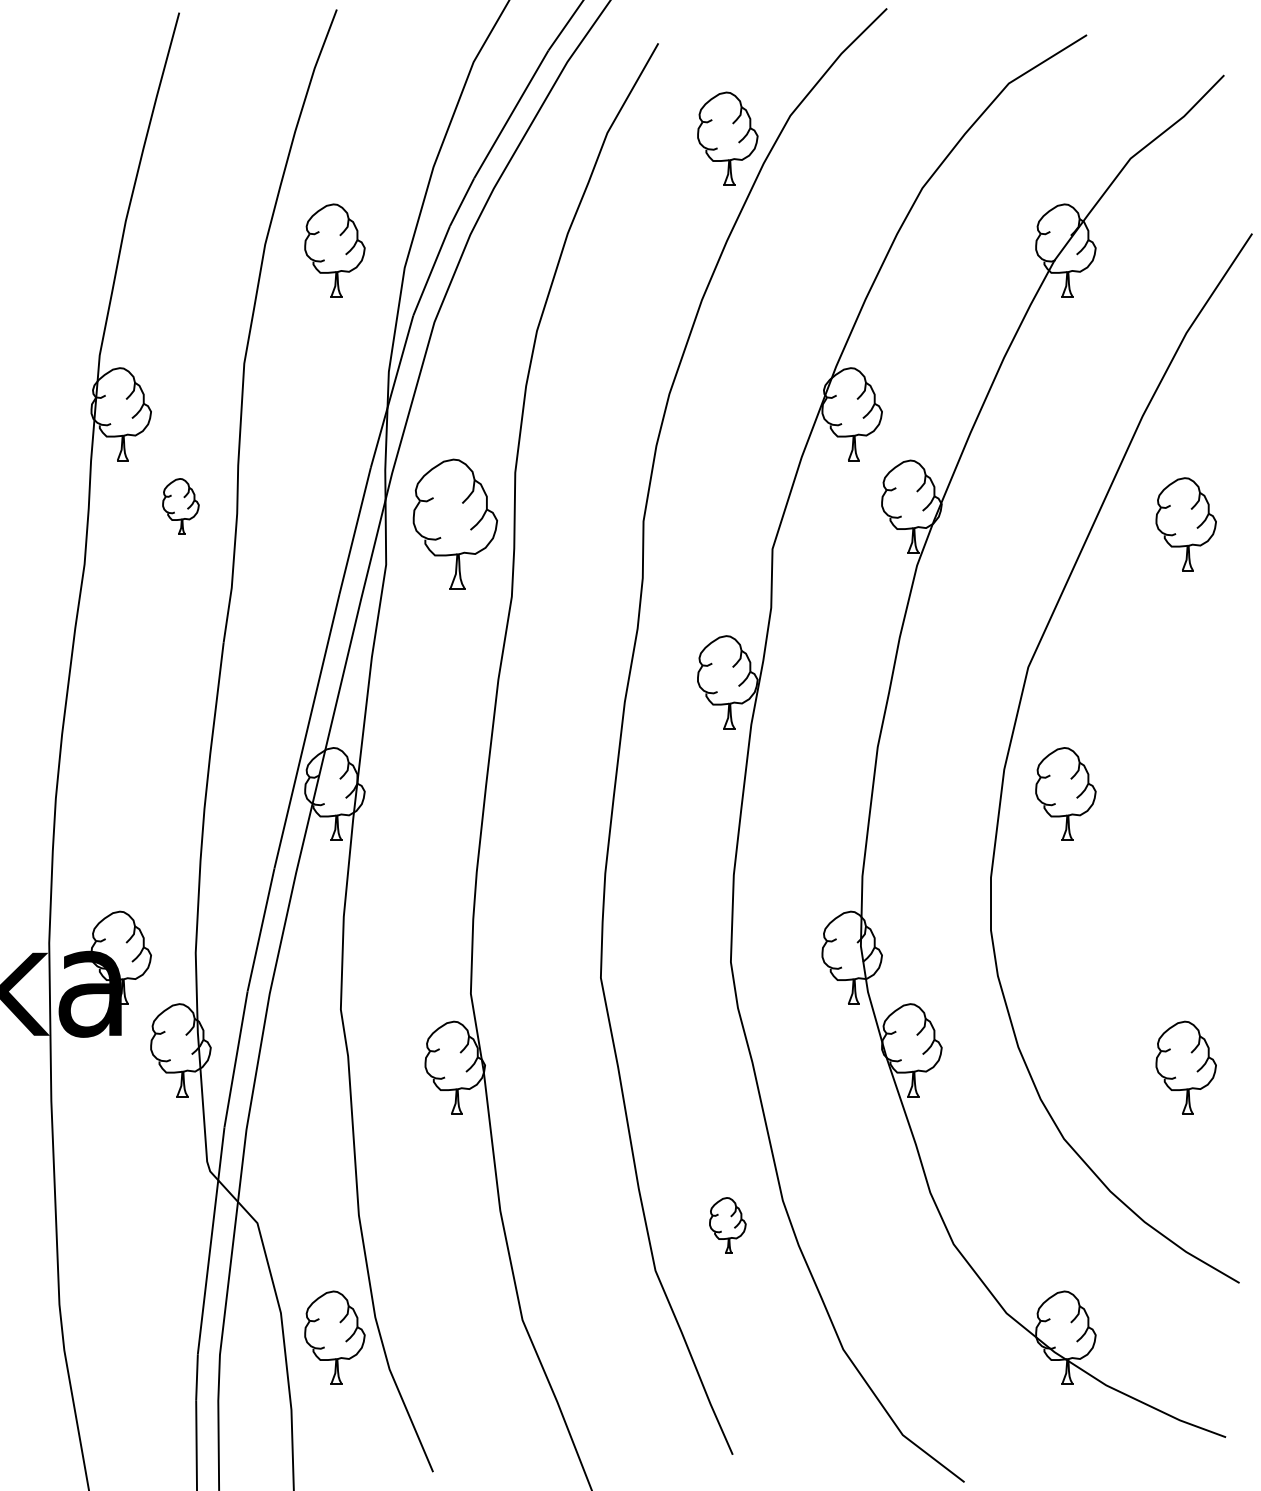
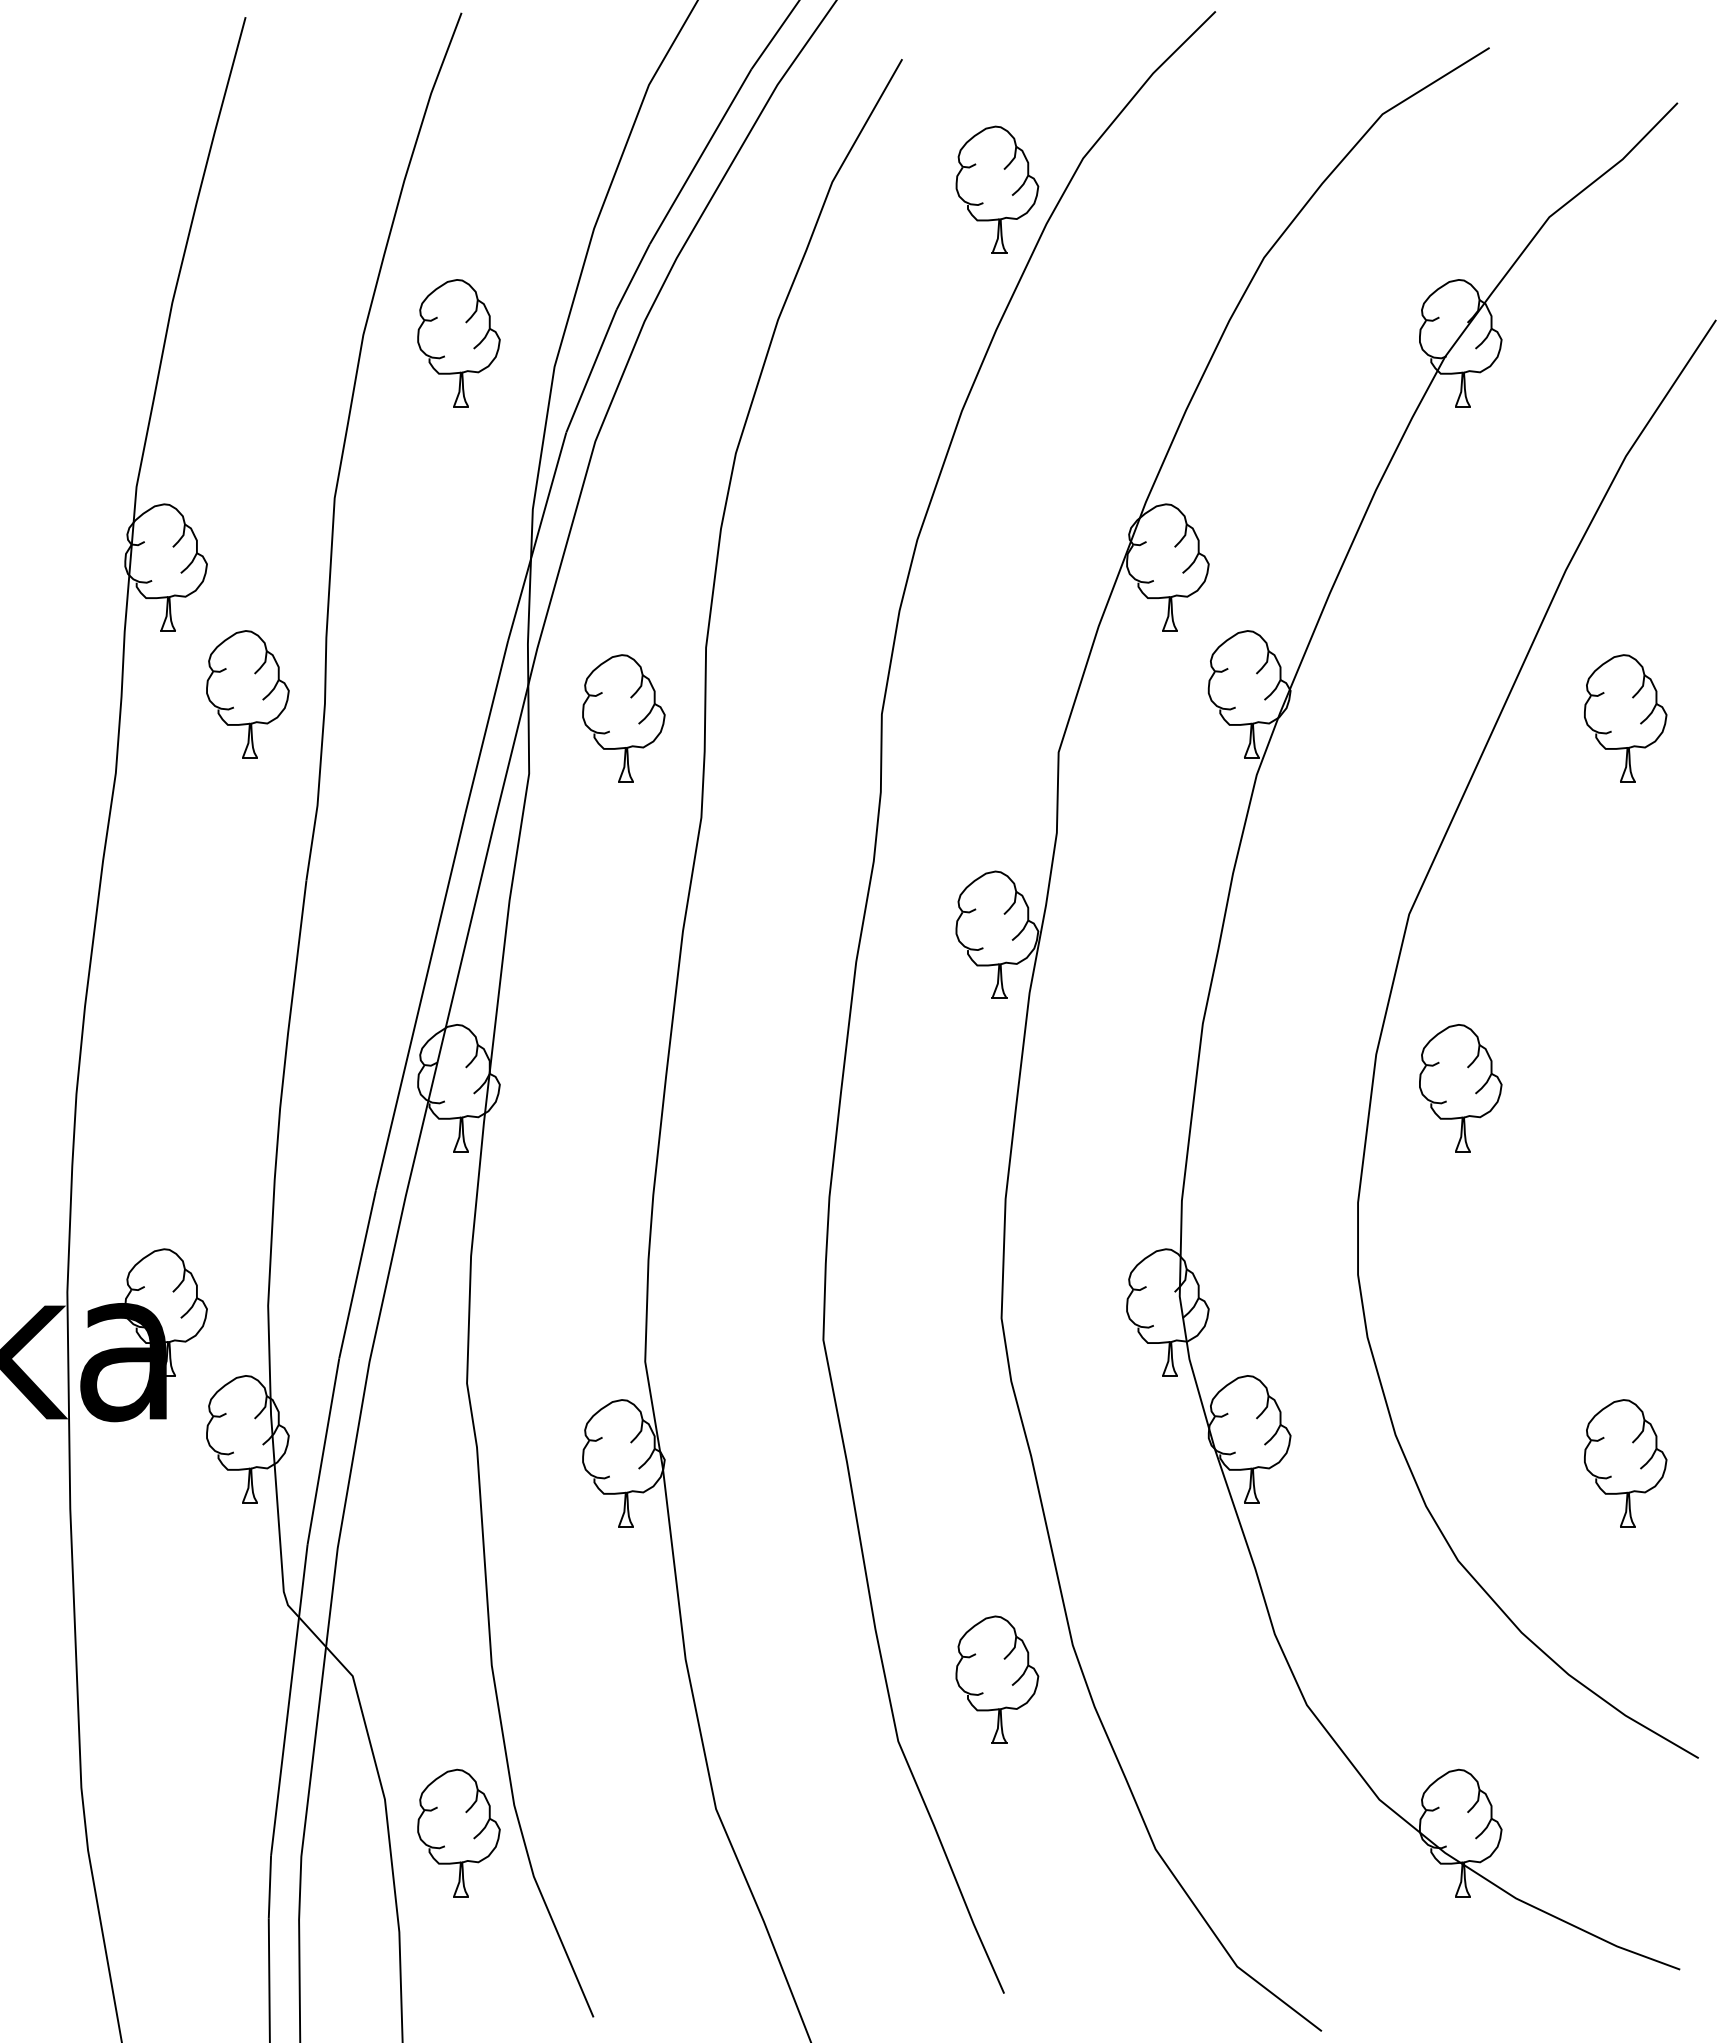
part: (180, 506) -> (247, 693), size x1.67
part: (454, 524) -> (622, 718), size x0.71
part: (727, 1225) -> (996, 1679), size x1.67

